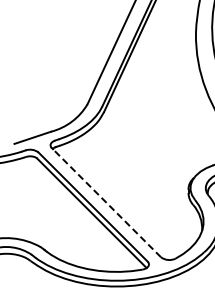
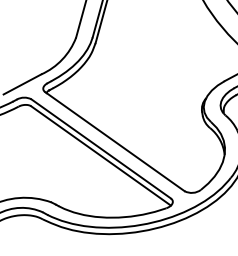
line: (106, 202) -> (114, 141), dashed -> solid

